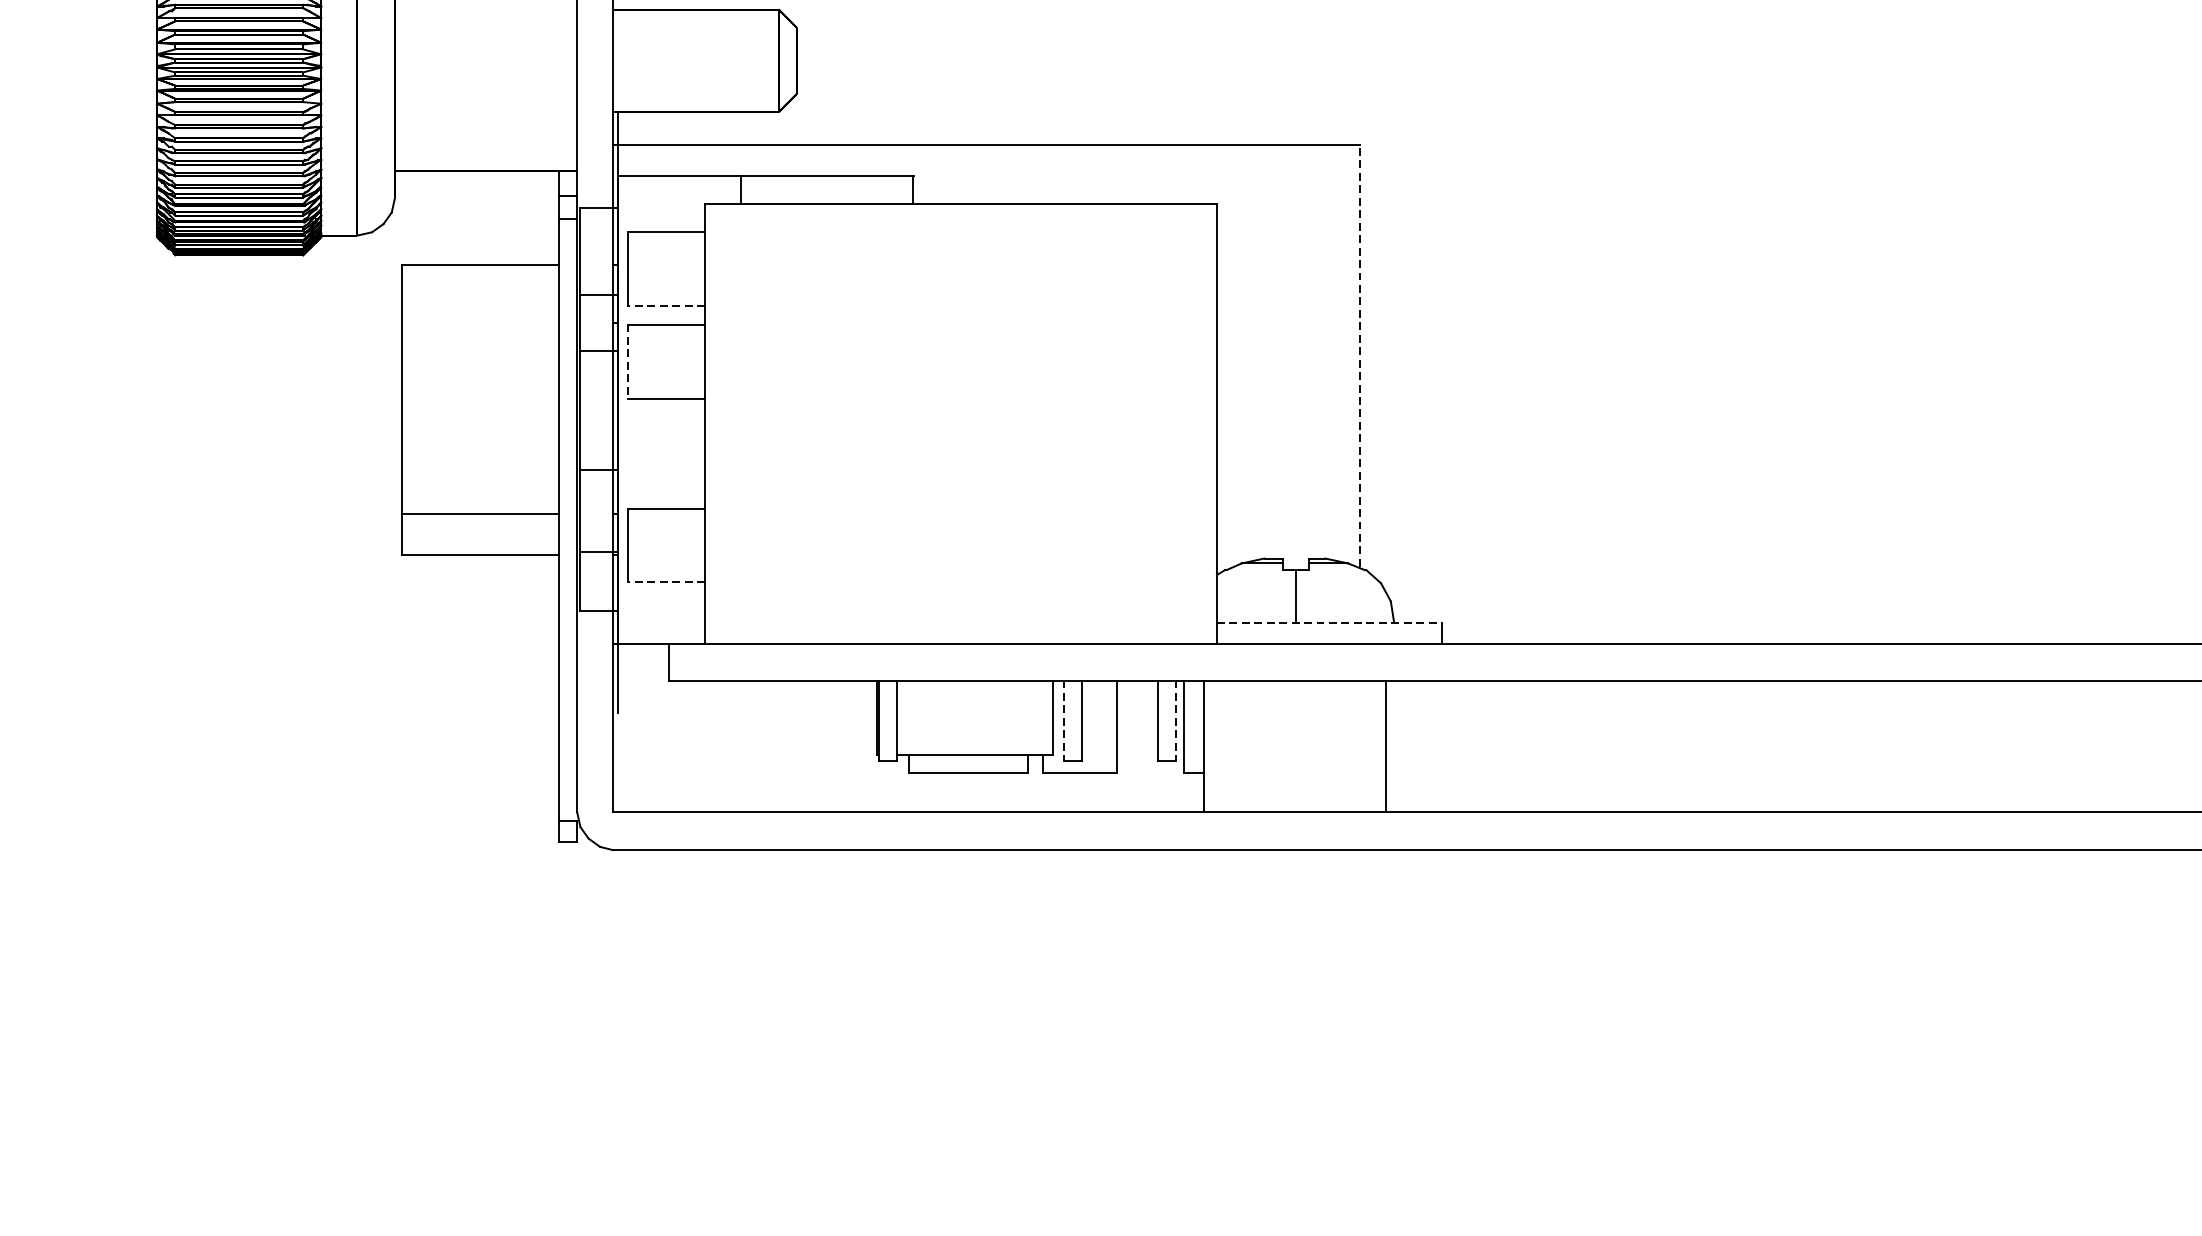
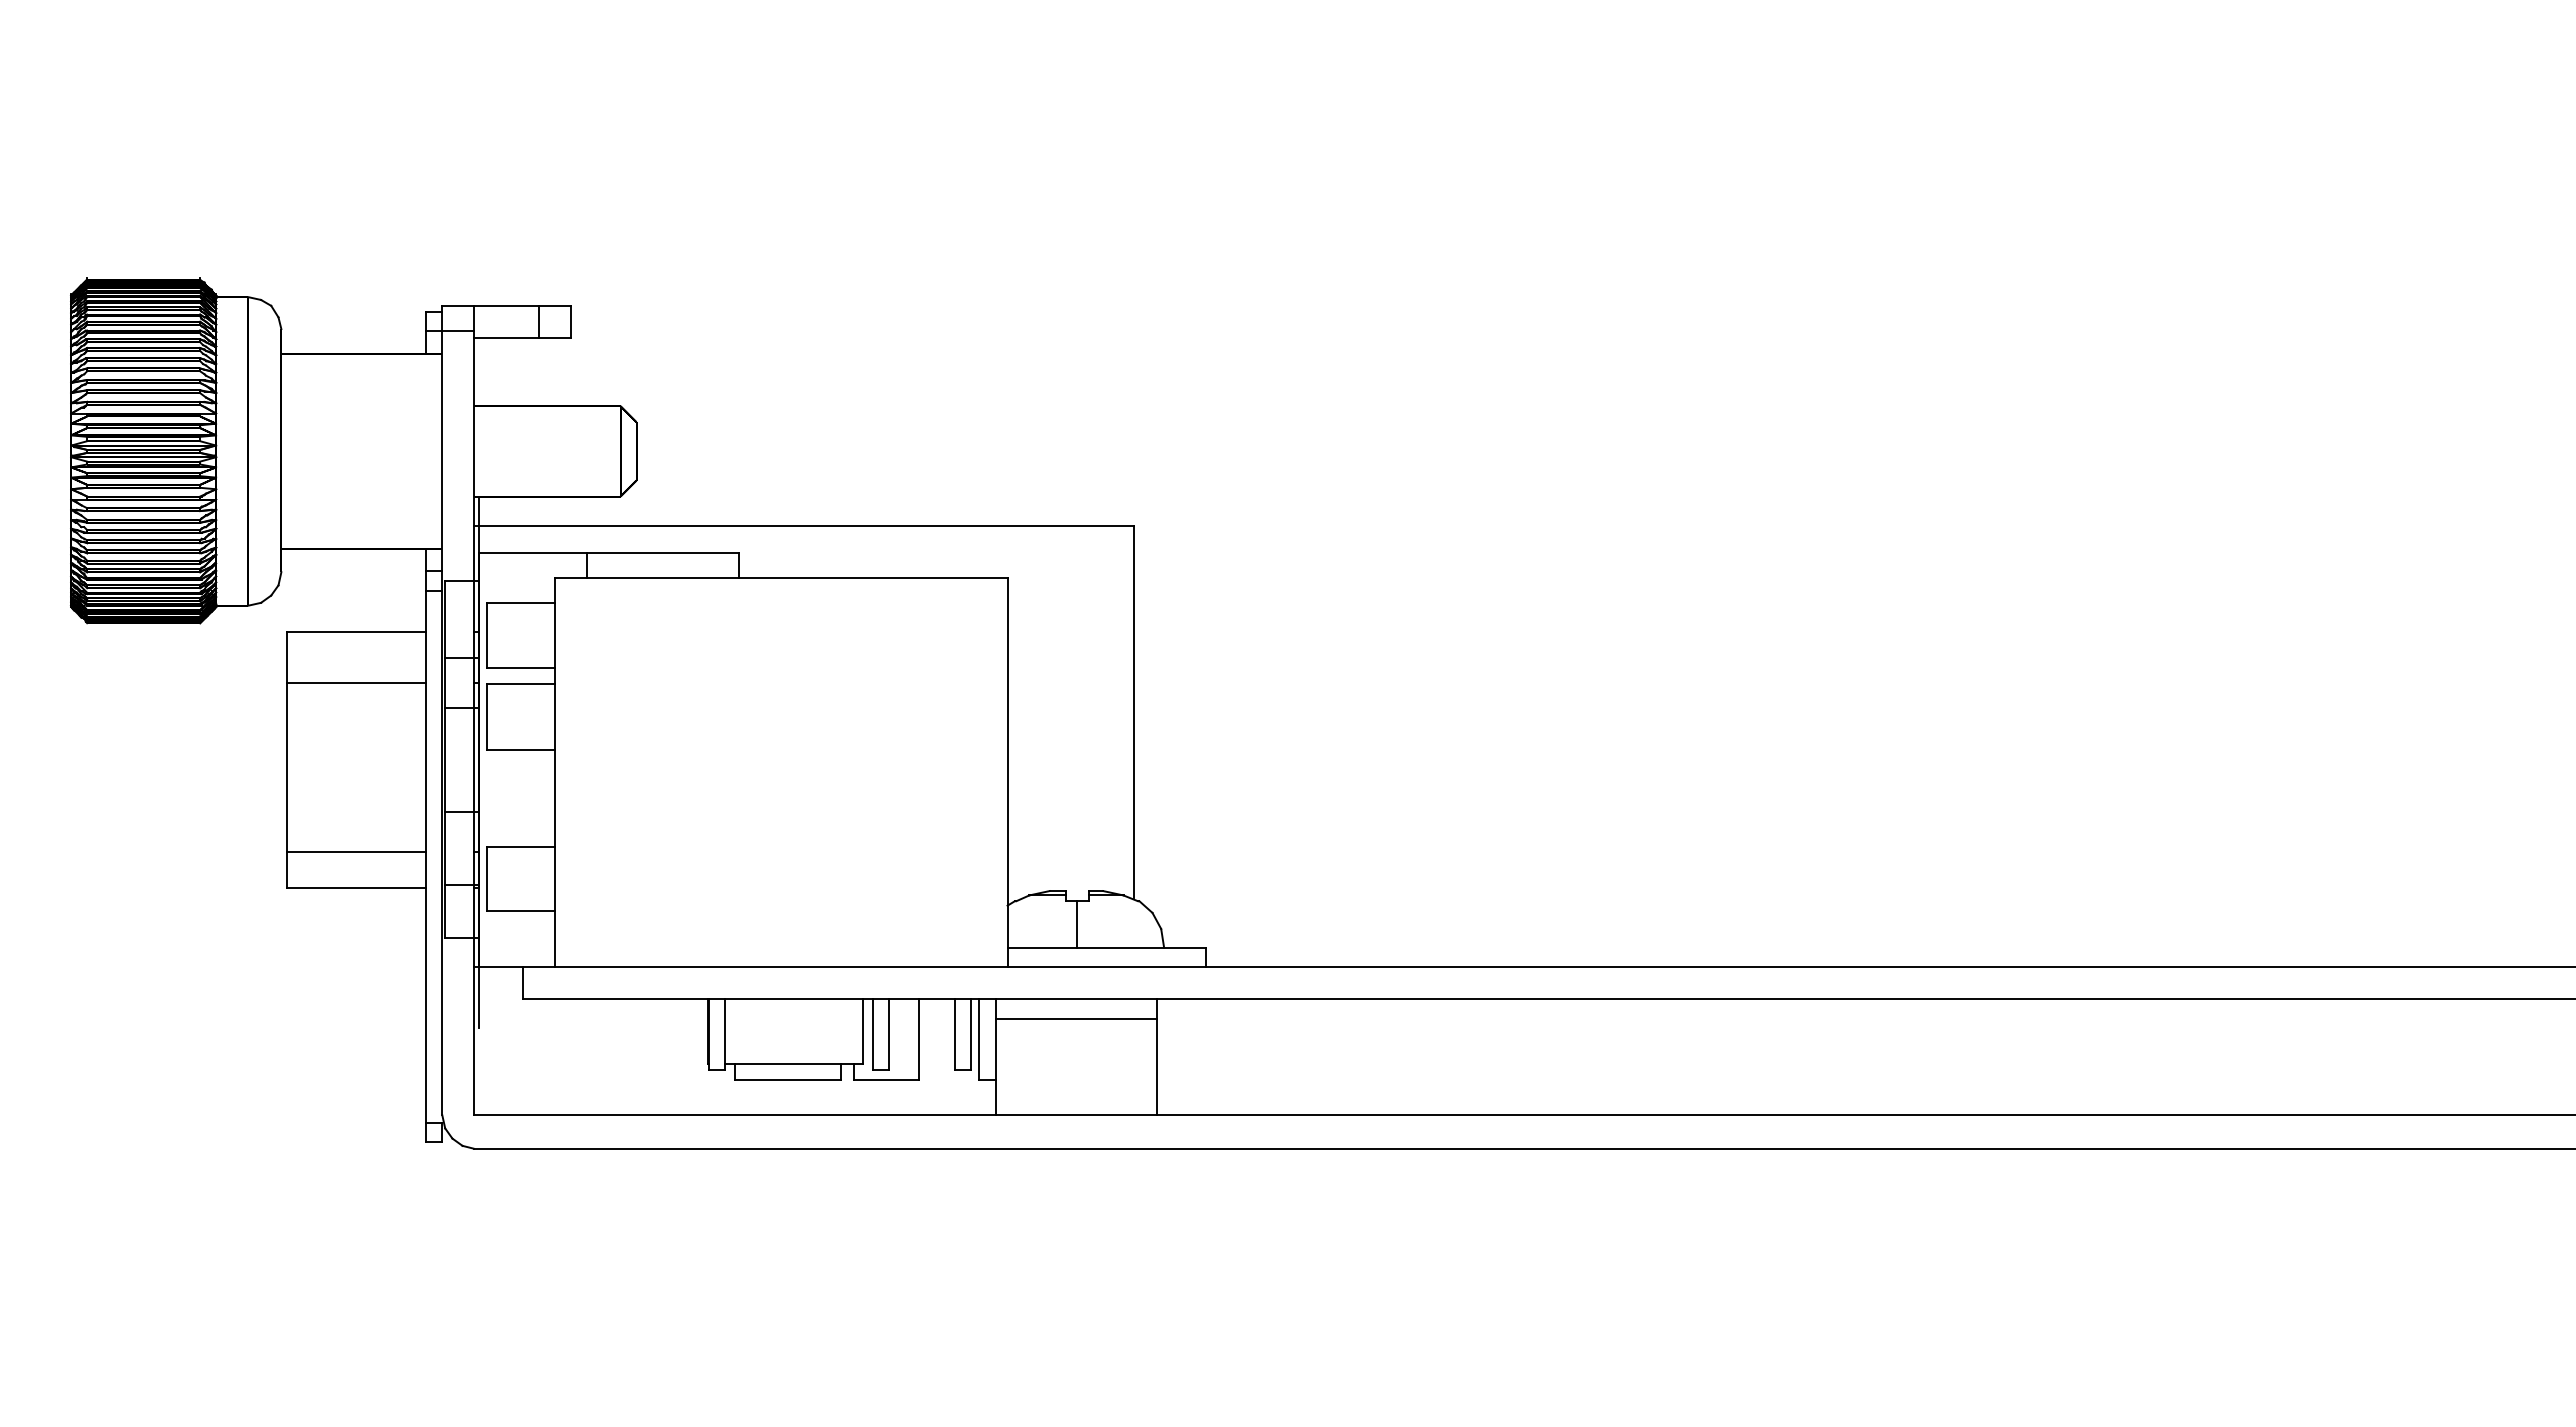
line: (665, 306) -> (520, 668), dashed -> solid
line: (480, 322) -> (356, 682), added
line: (1359, 355) -> (1133, 711), dashed -> solid
line: (628, 362) -> (487, 717), dashed -> solid
line: (665, 581) -> (520, 911), dashed -> solid
line: (1330, 622) -> (1107, 947), dashed -> solid
line: (1293, 703) -> (1075, 1019), added
line: (1064, 720) -> (872, 1034), dashed -> solid
line: (1176, 720) -> (971, 1034), dashed -> solid

